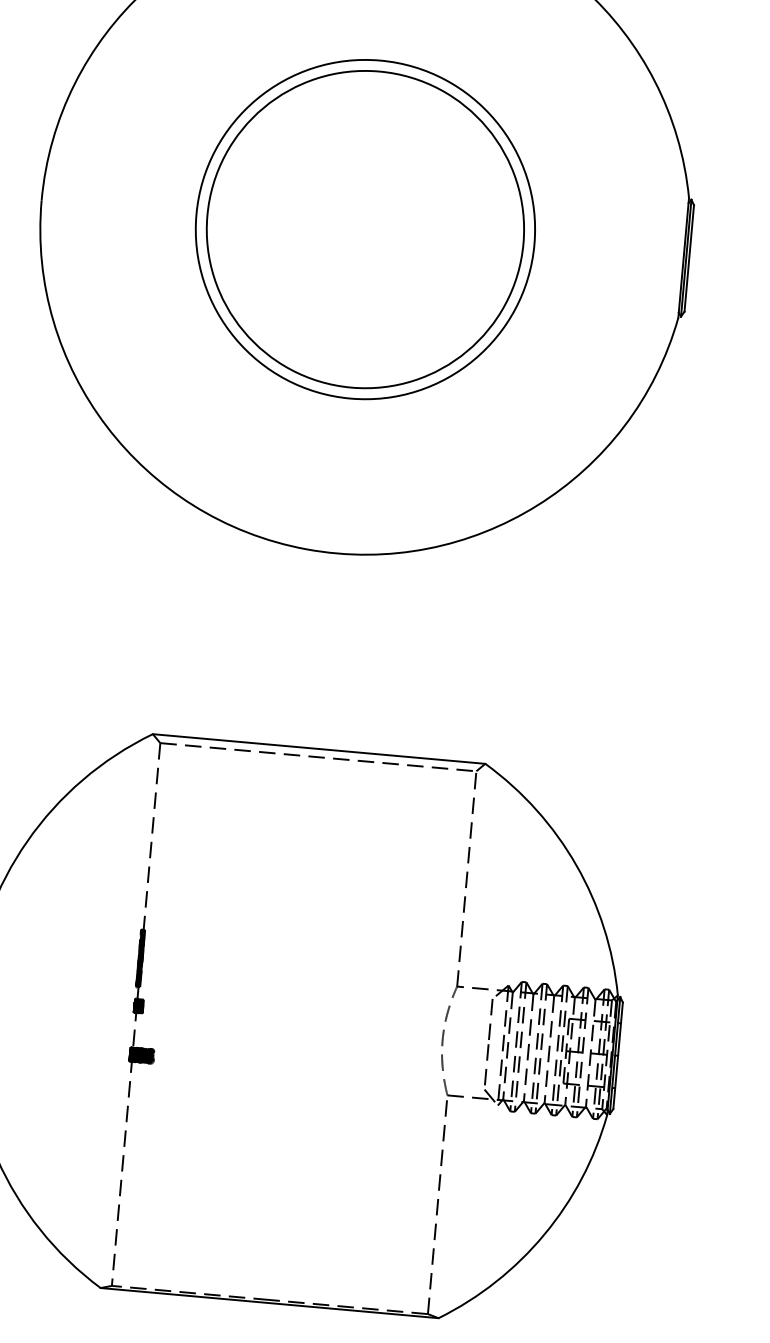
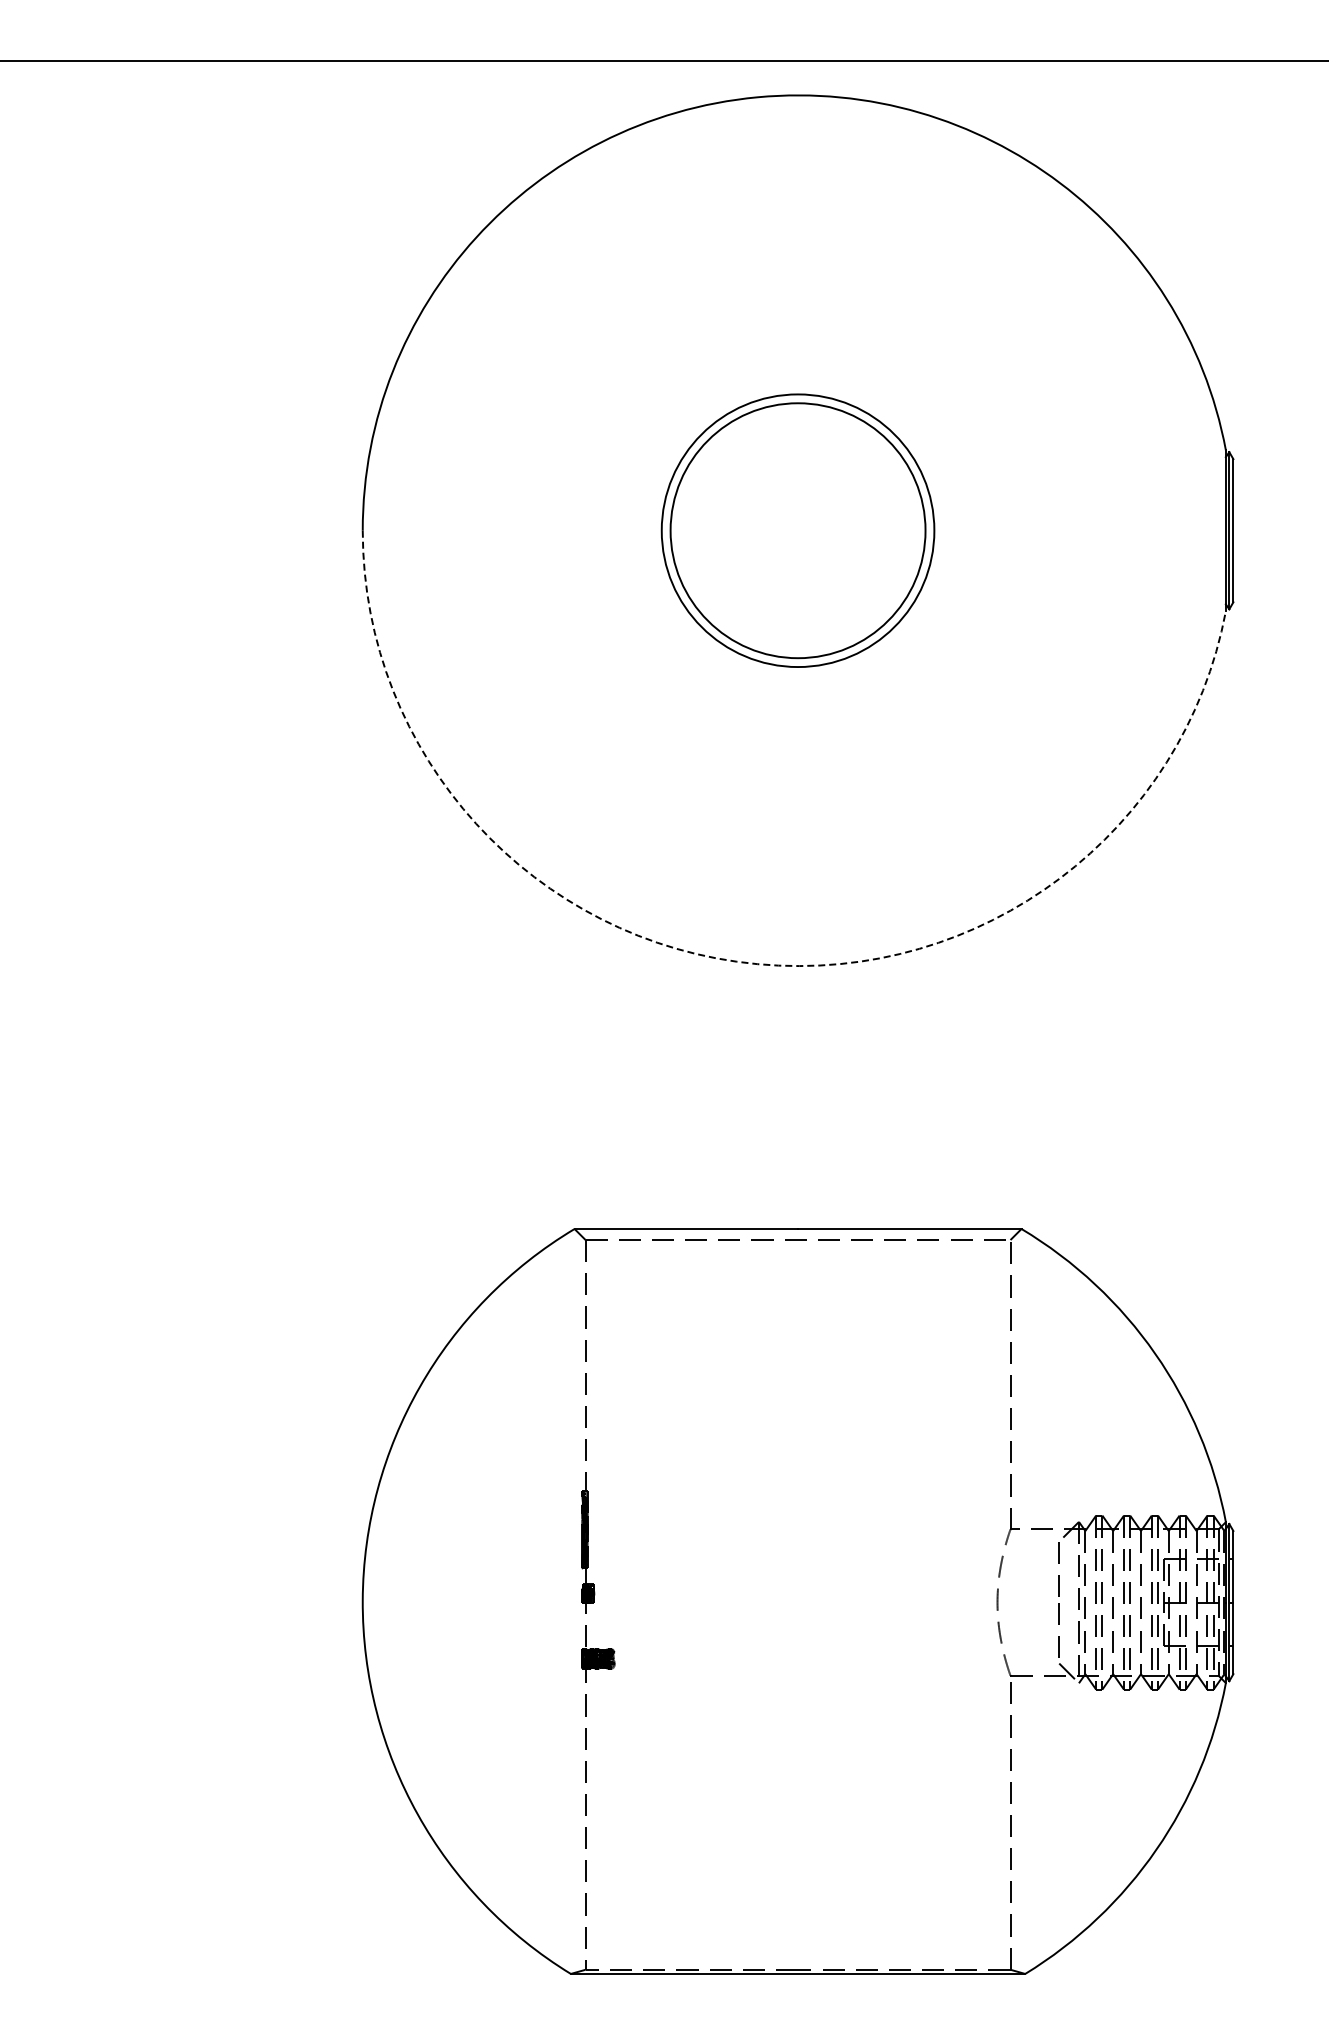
circle: (365, 229) -> (797, 530), size x0.6
circle: (365, 229) -> (797, 530), size x0.6
arc: (306, 549) -> (757, 964), solid -> dashed

